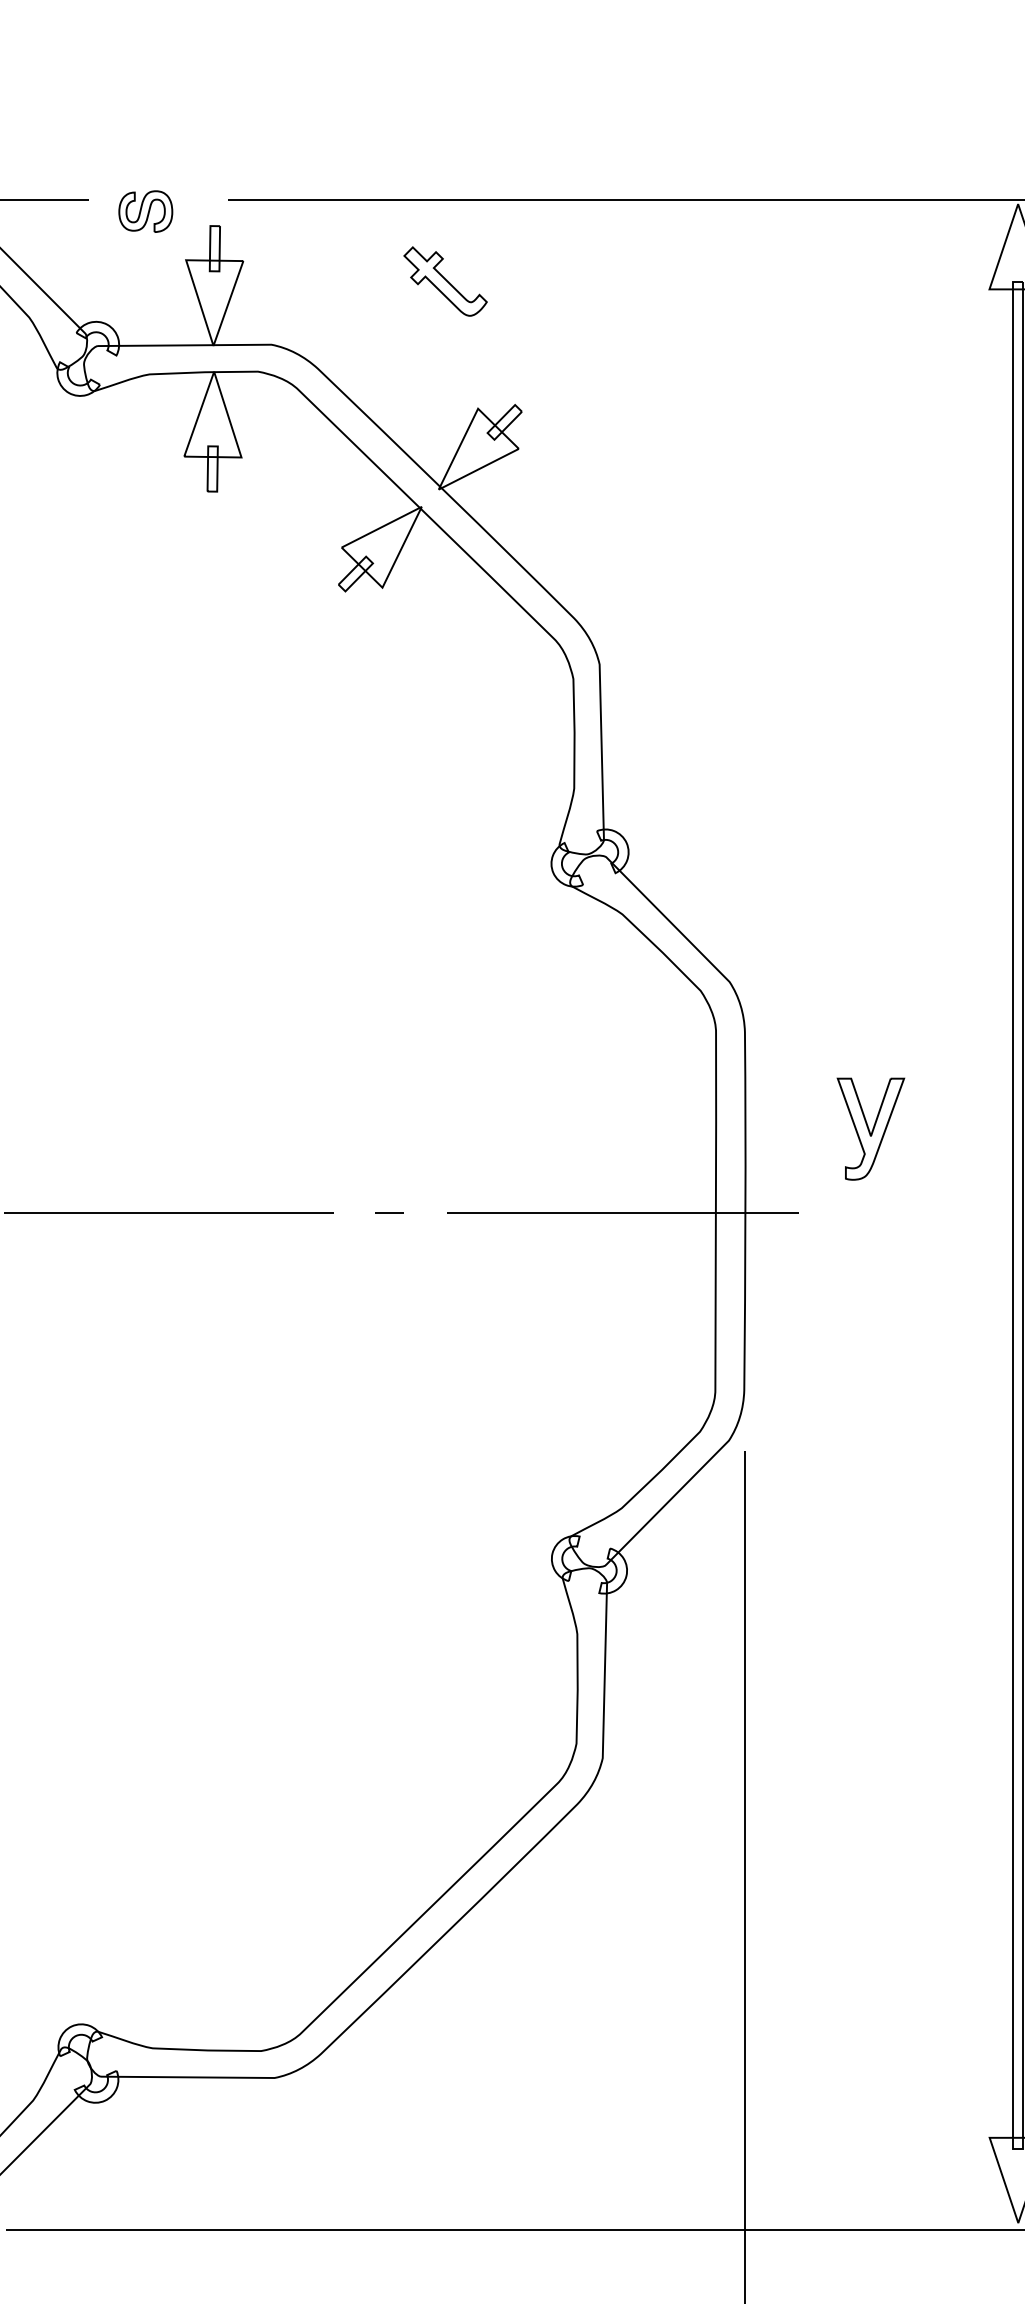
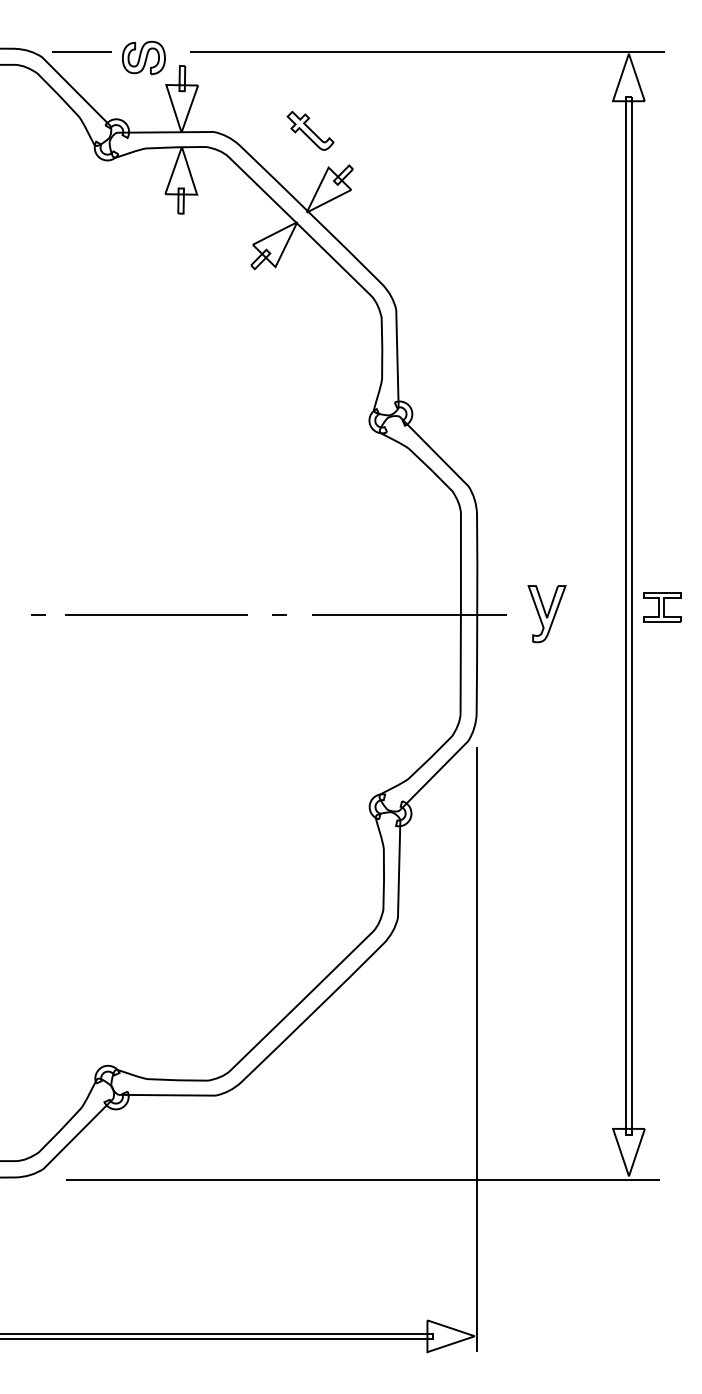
part: (145, 210) -> (143, 57), size x1.43
part: (445, 280) -> (310, 130), moved
part: (869, 1129) -> (546, 614), moved

